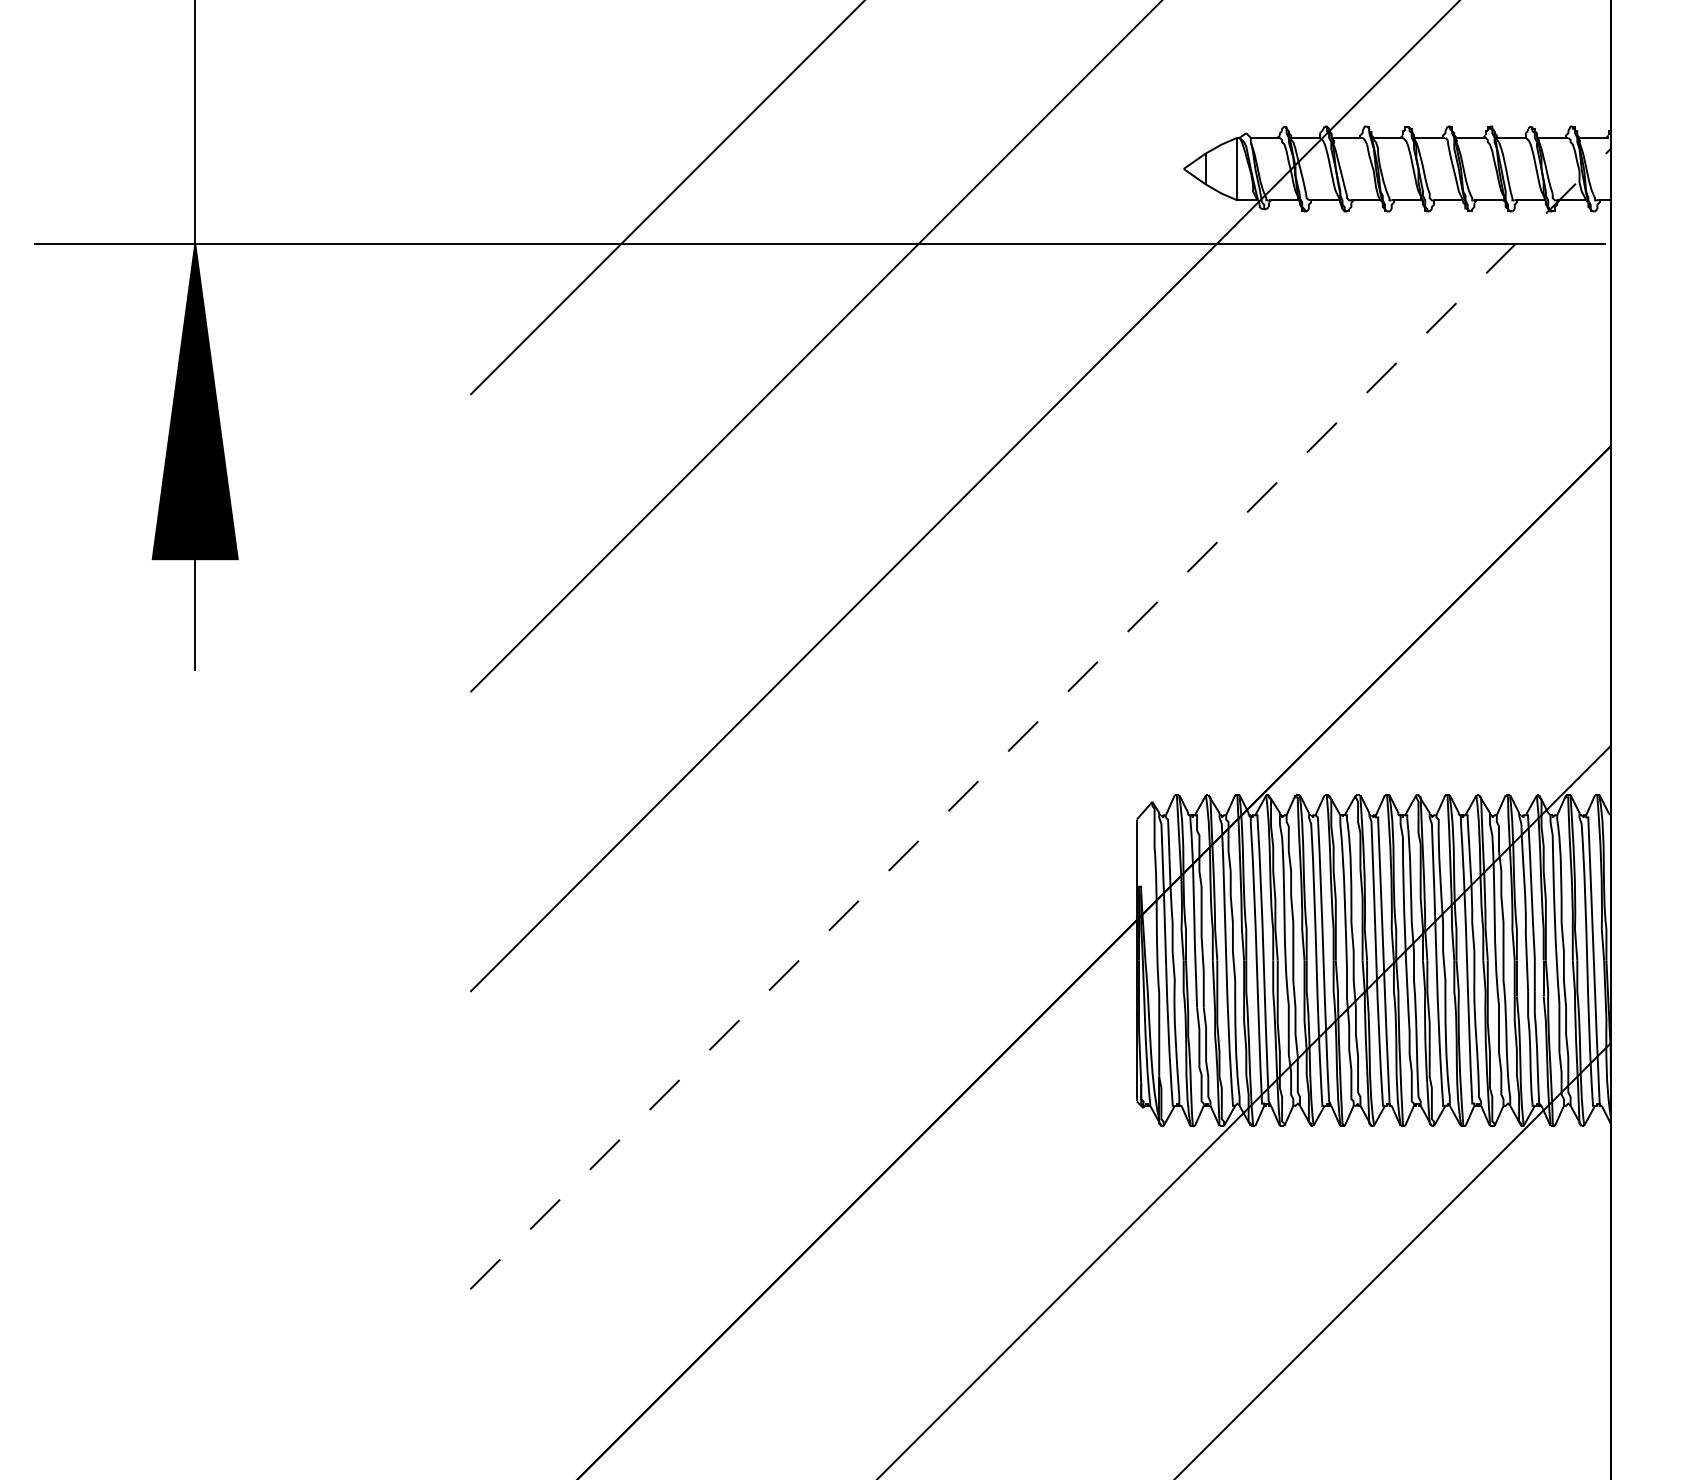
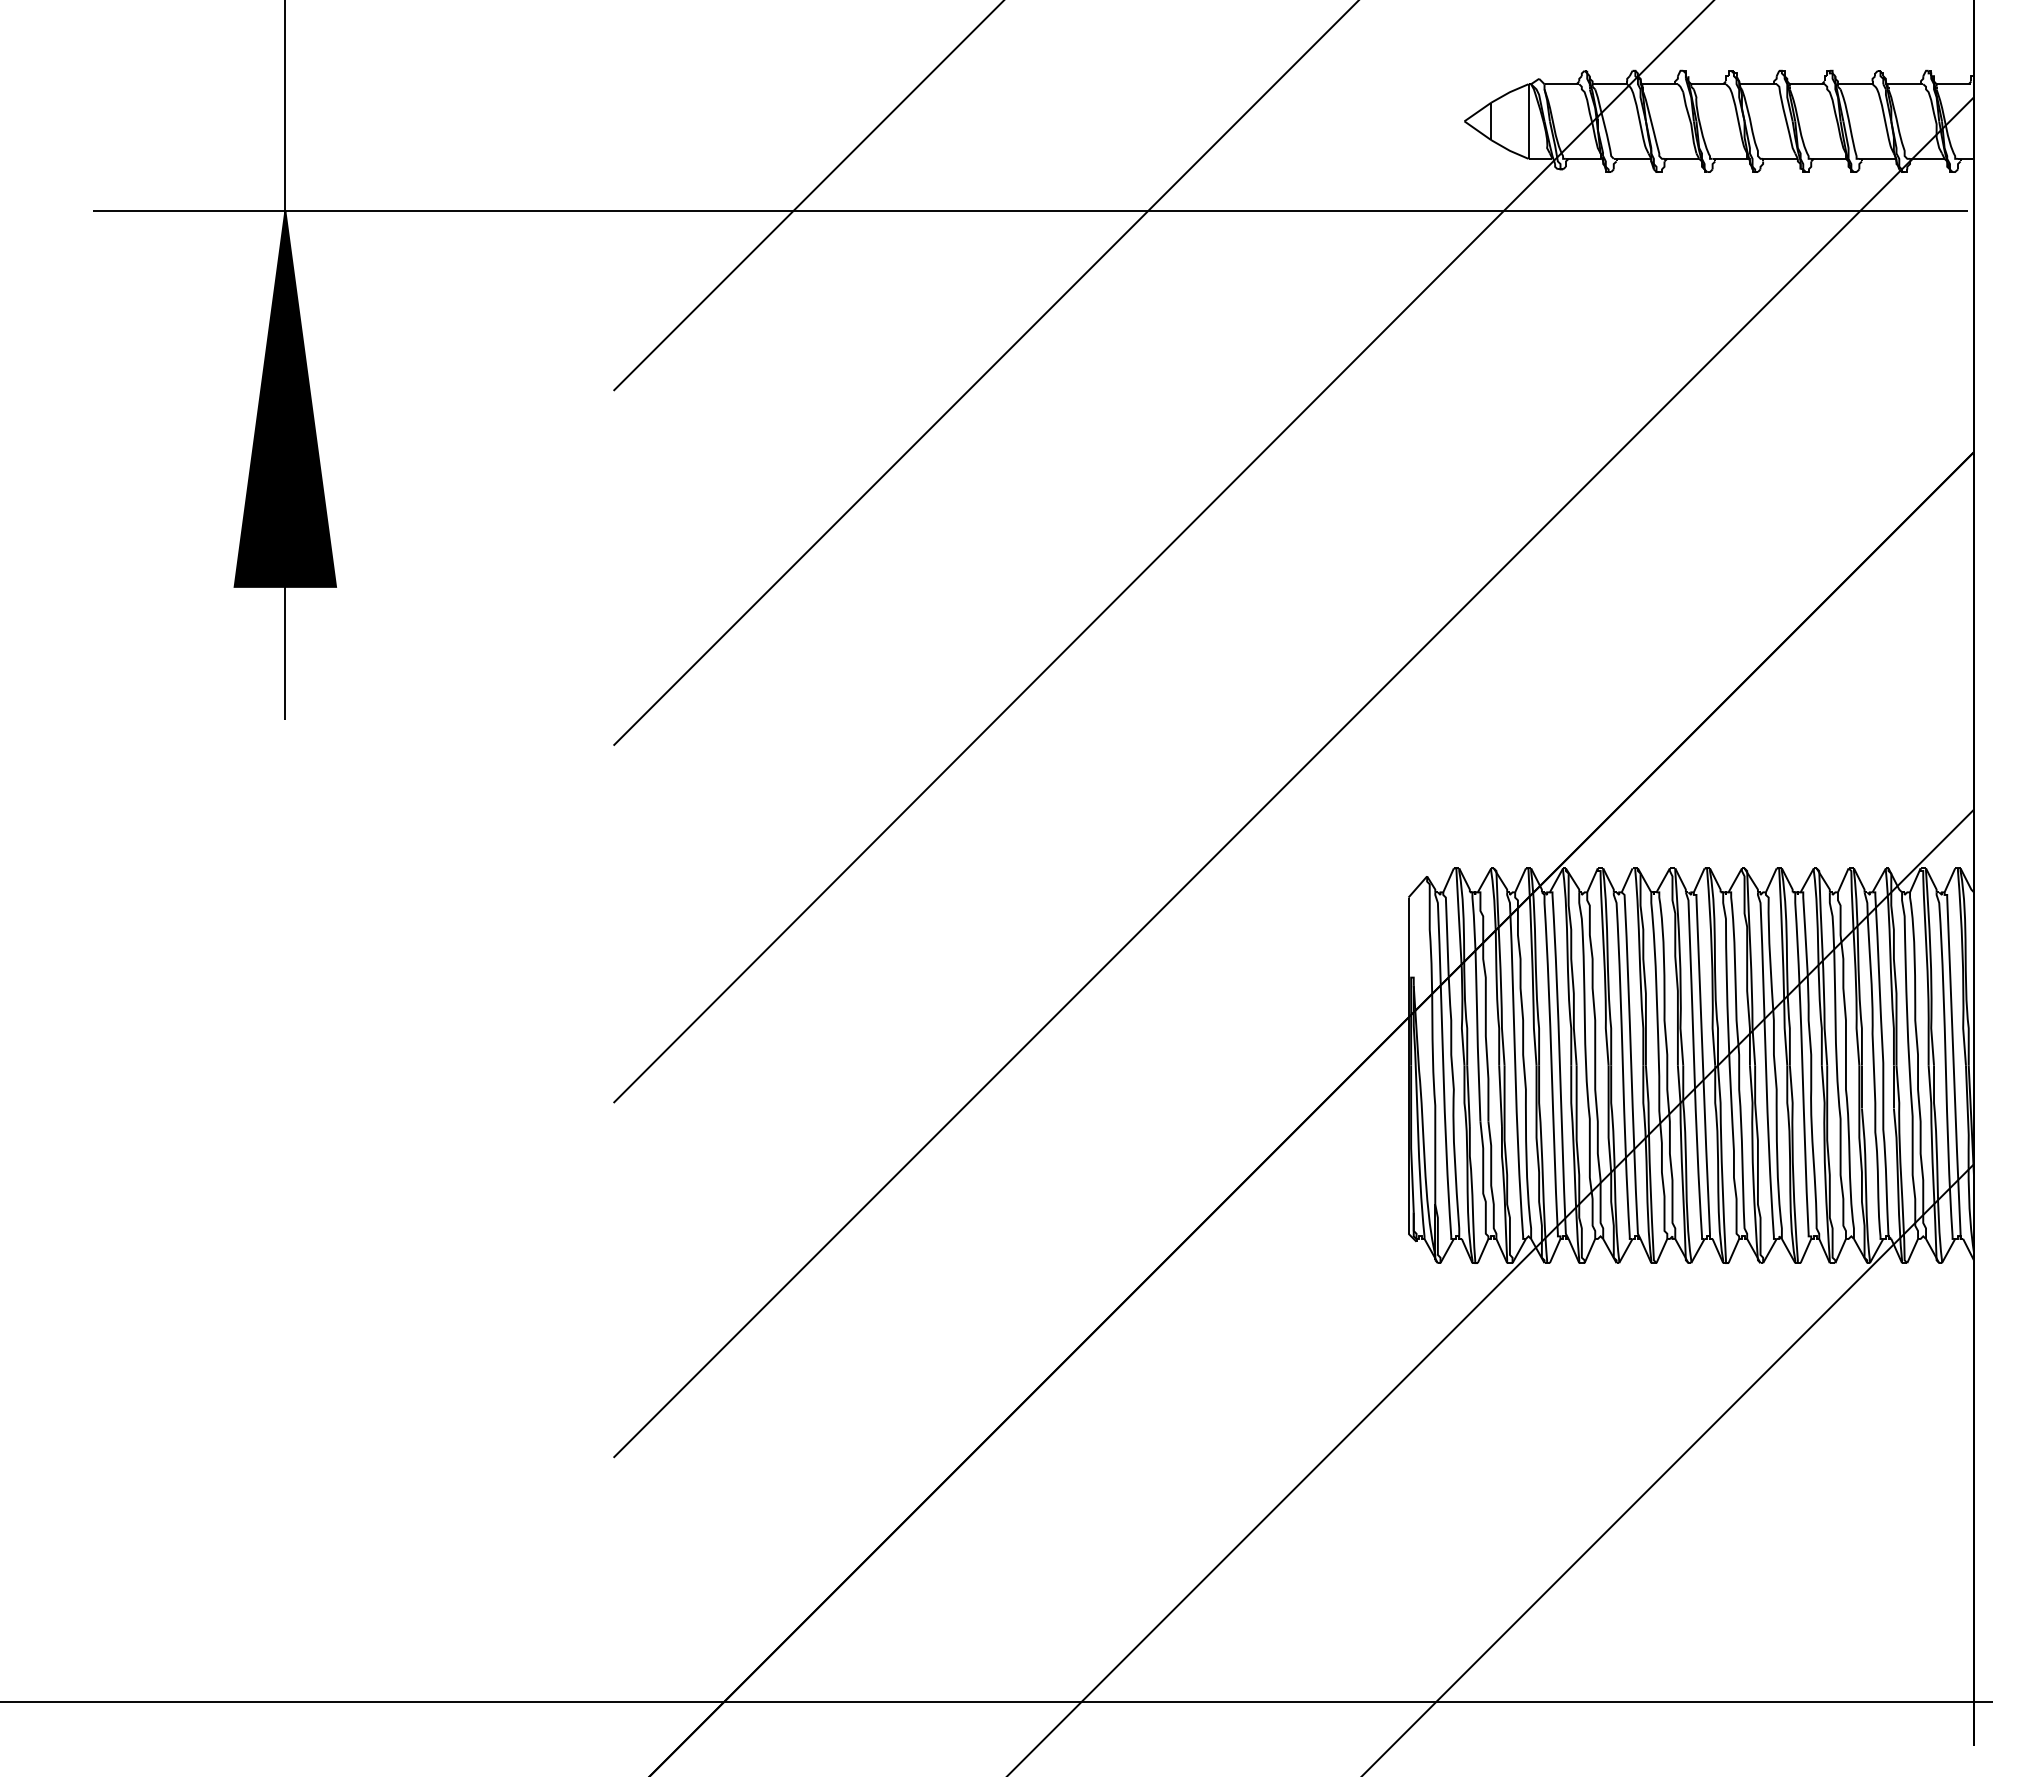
line: (1040, 718) -> (1293, 777), dashed -> solid

